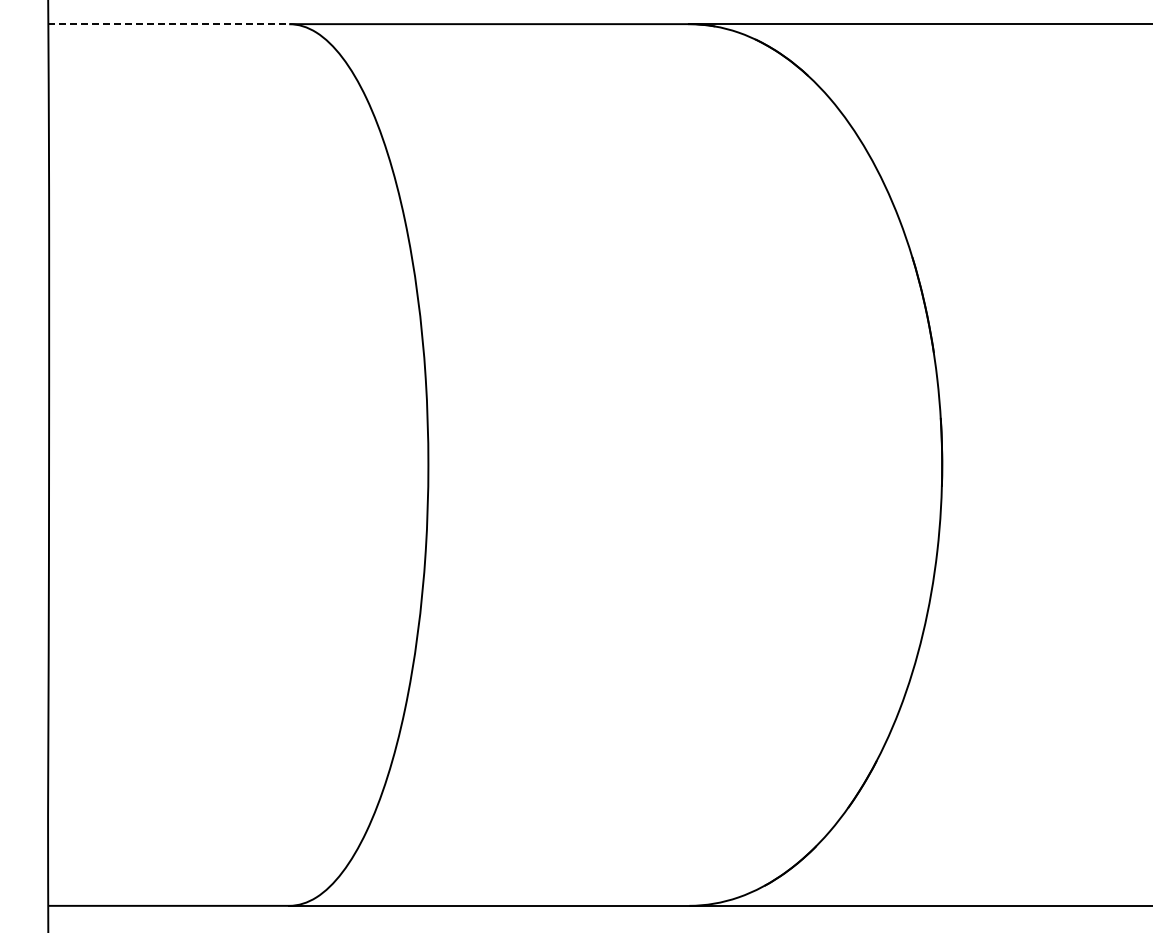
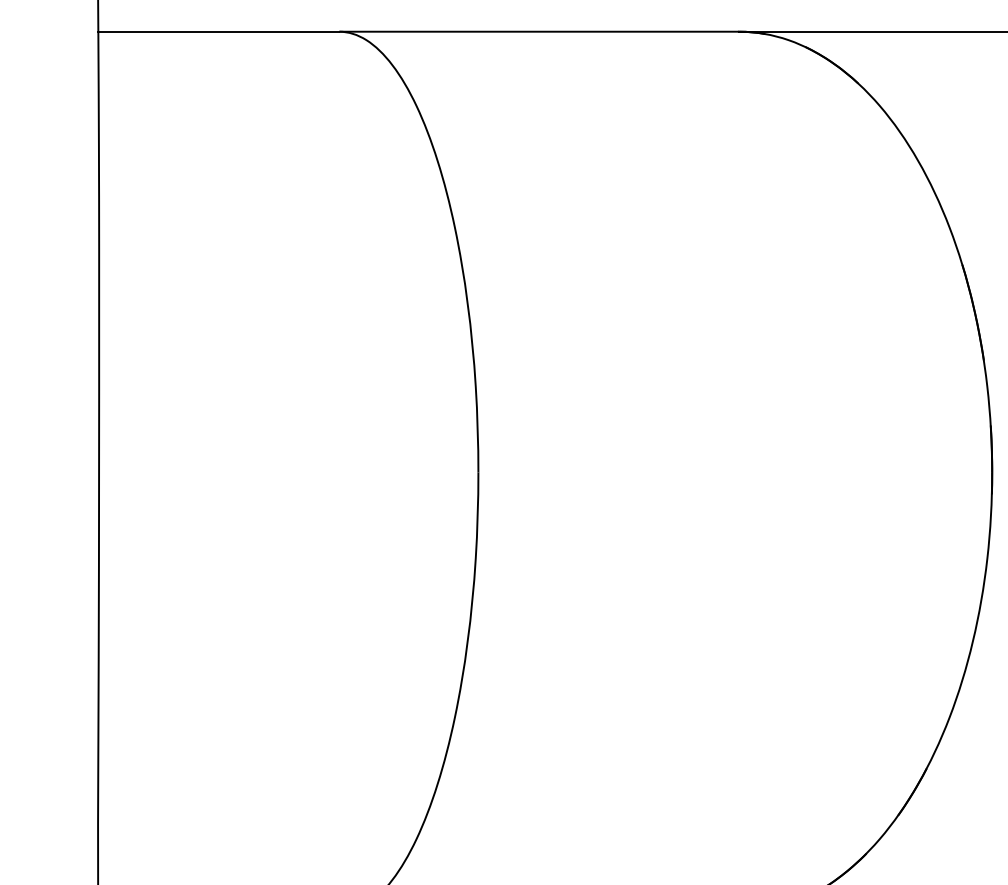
line: (168, 24) -> (218, 32), dashed -> solid

